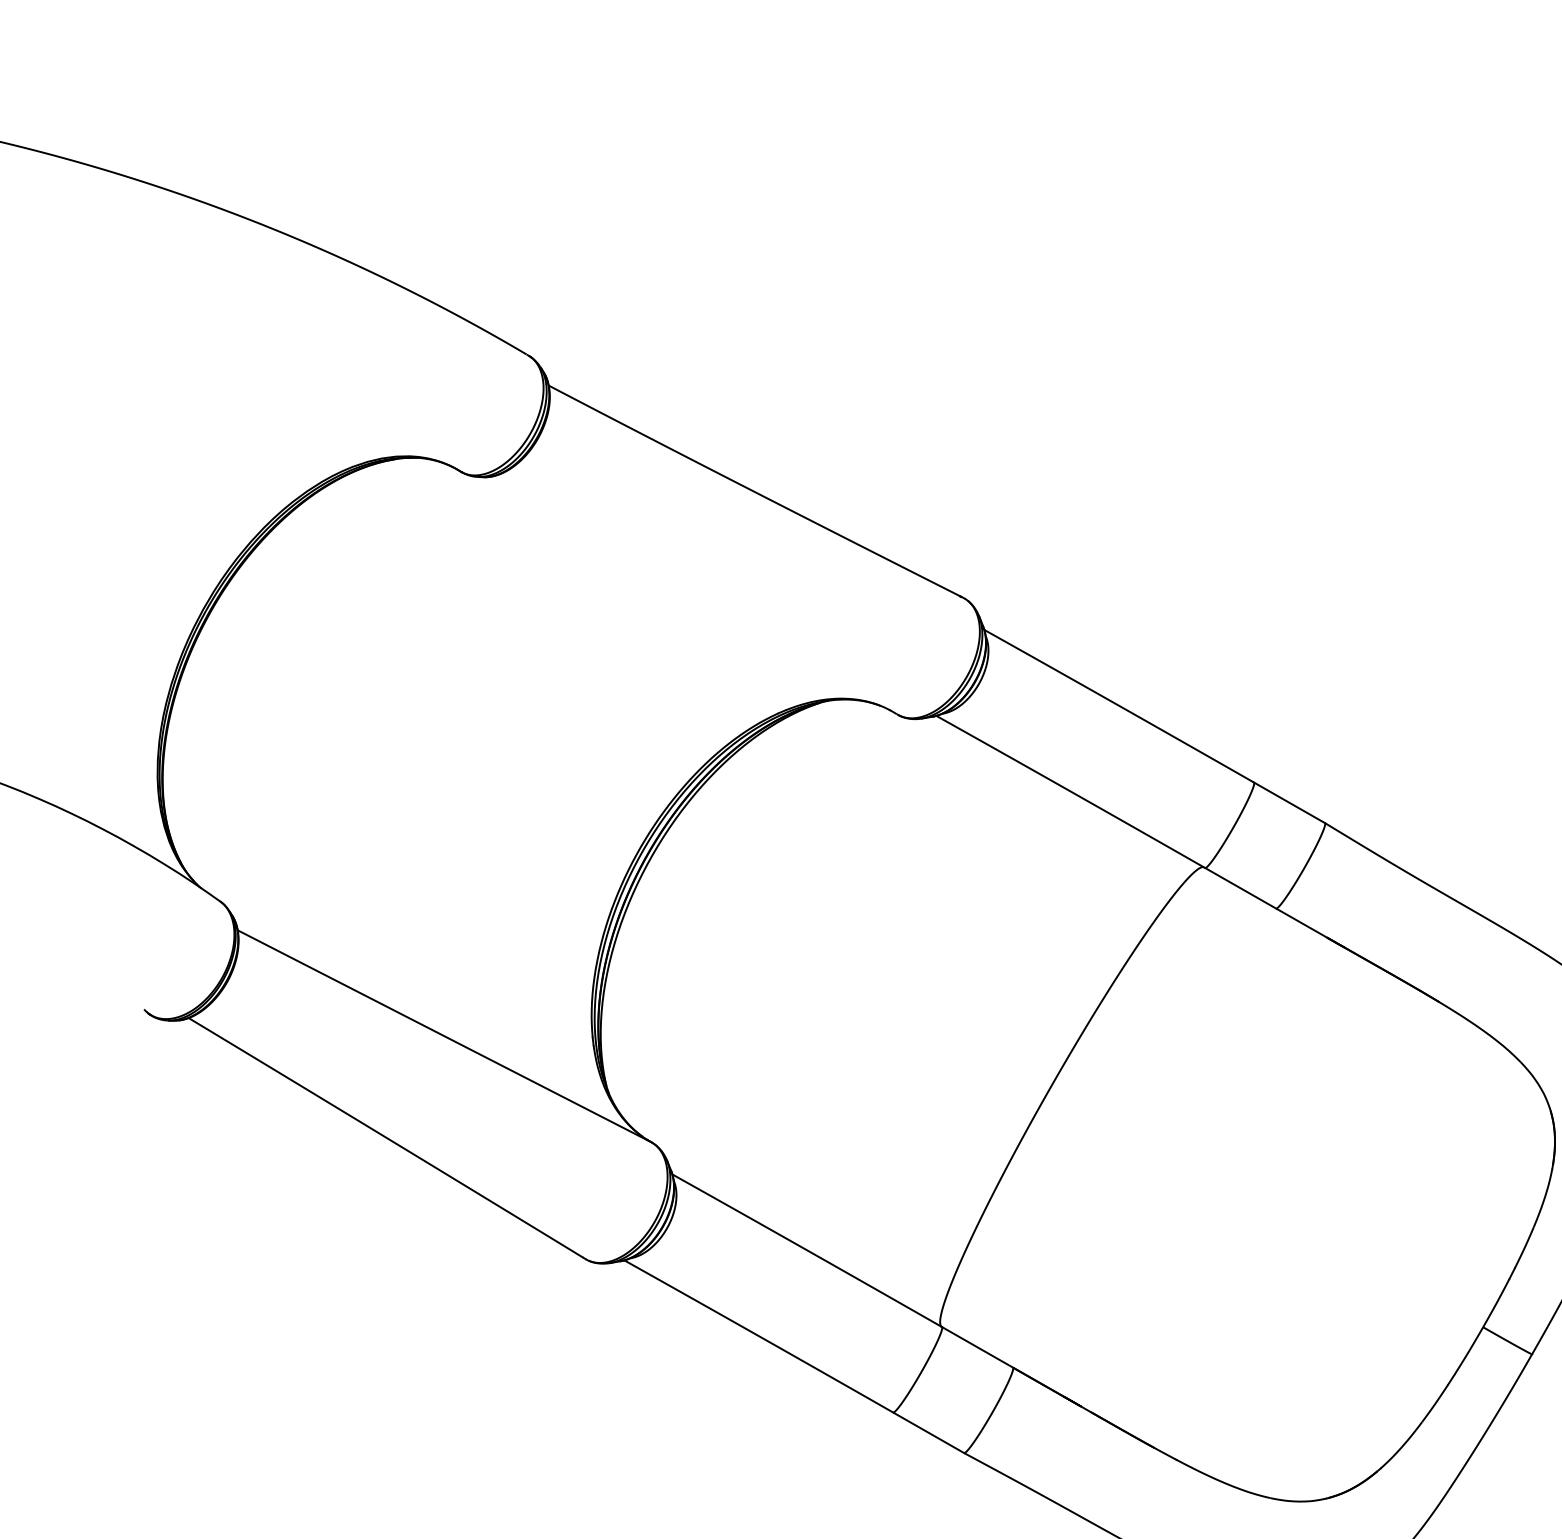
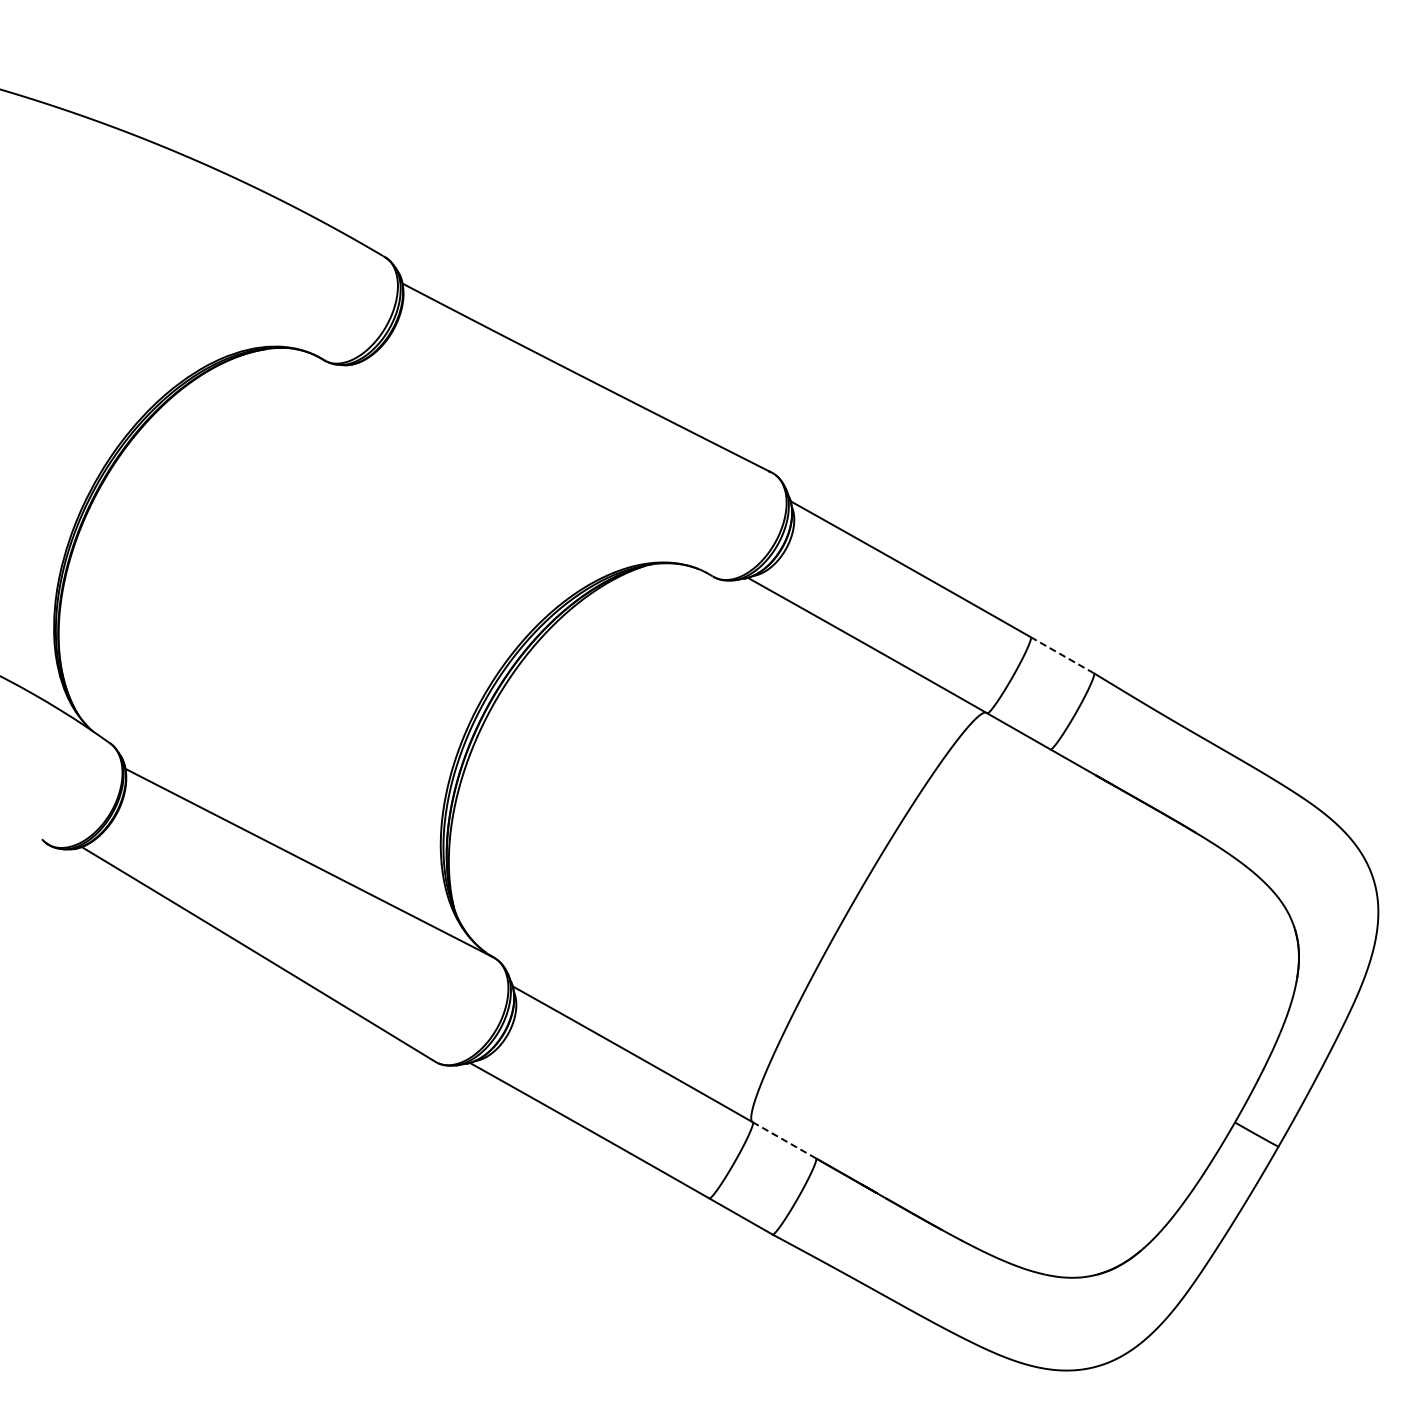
line: (1288, 803) -> (1061, 655), solid -> dashed
line: (977, 1347) -> (784, 1140), solid -> dashed

